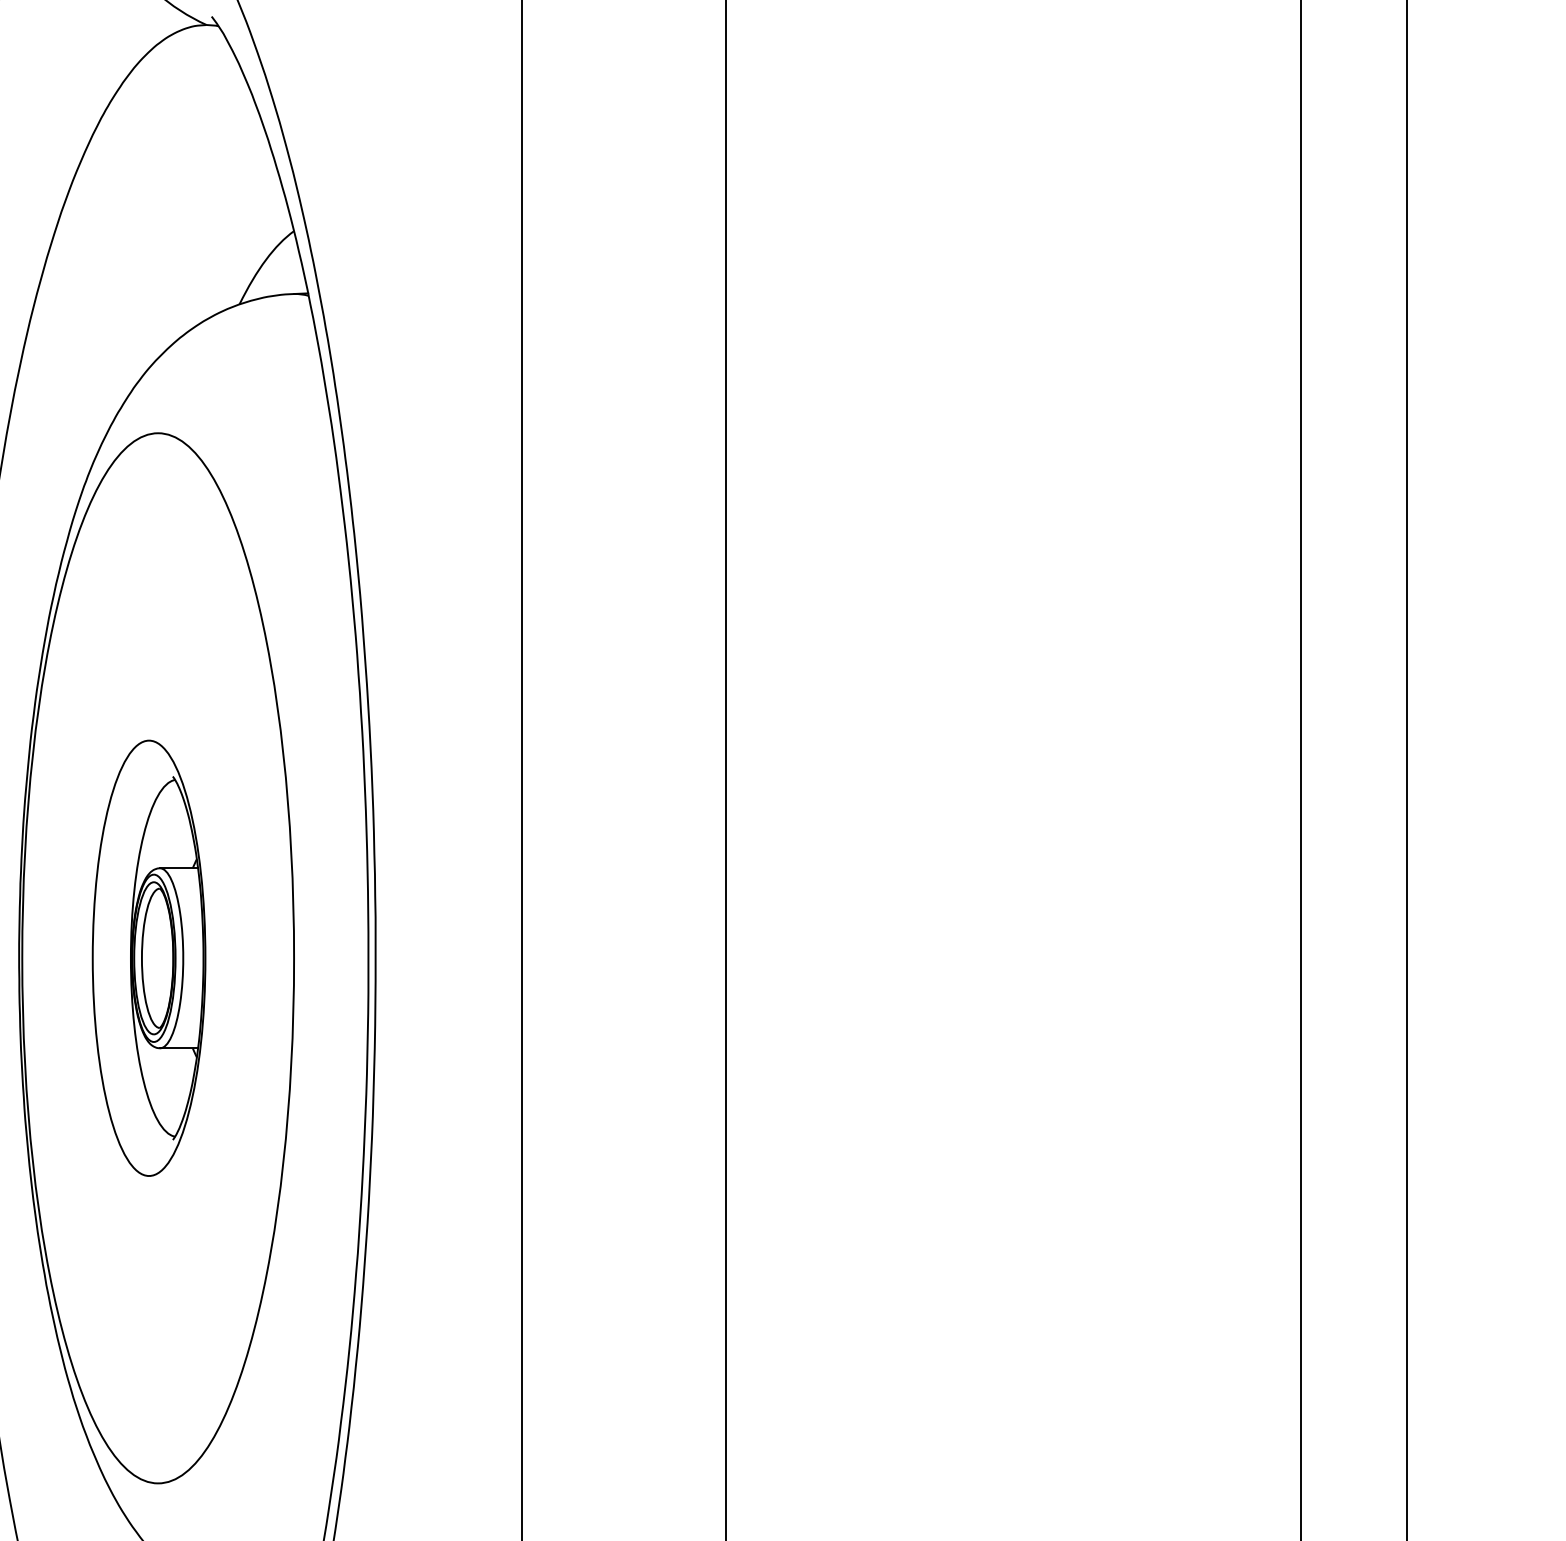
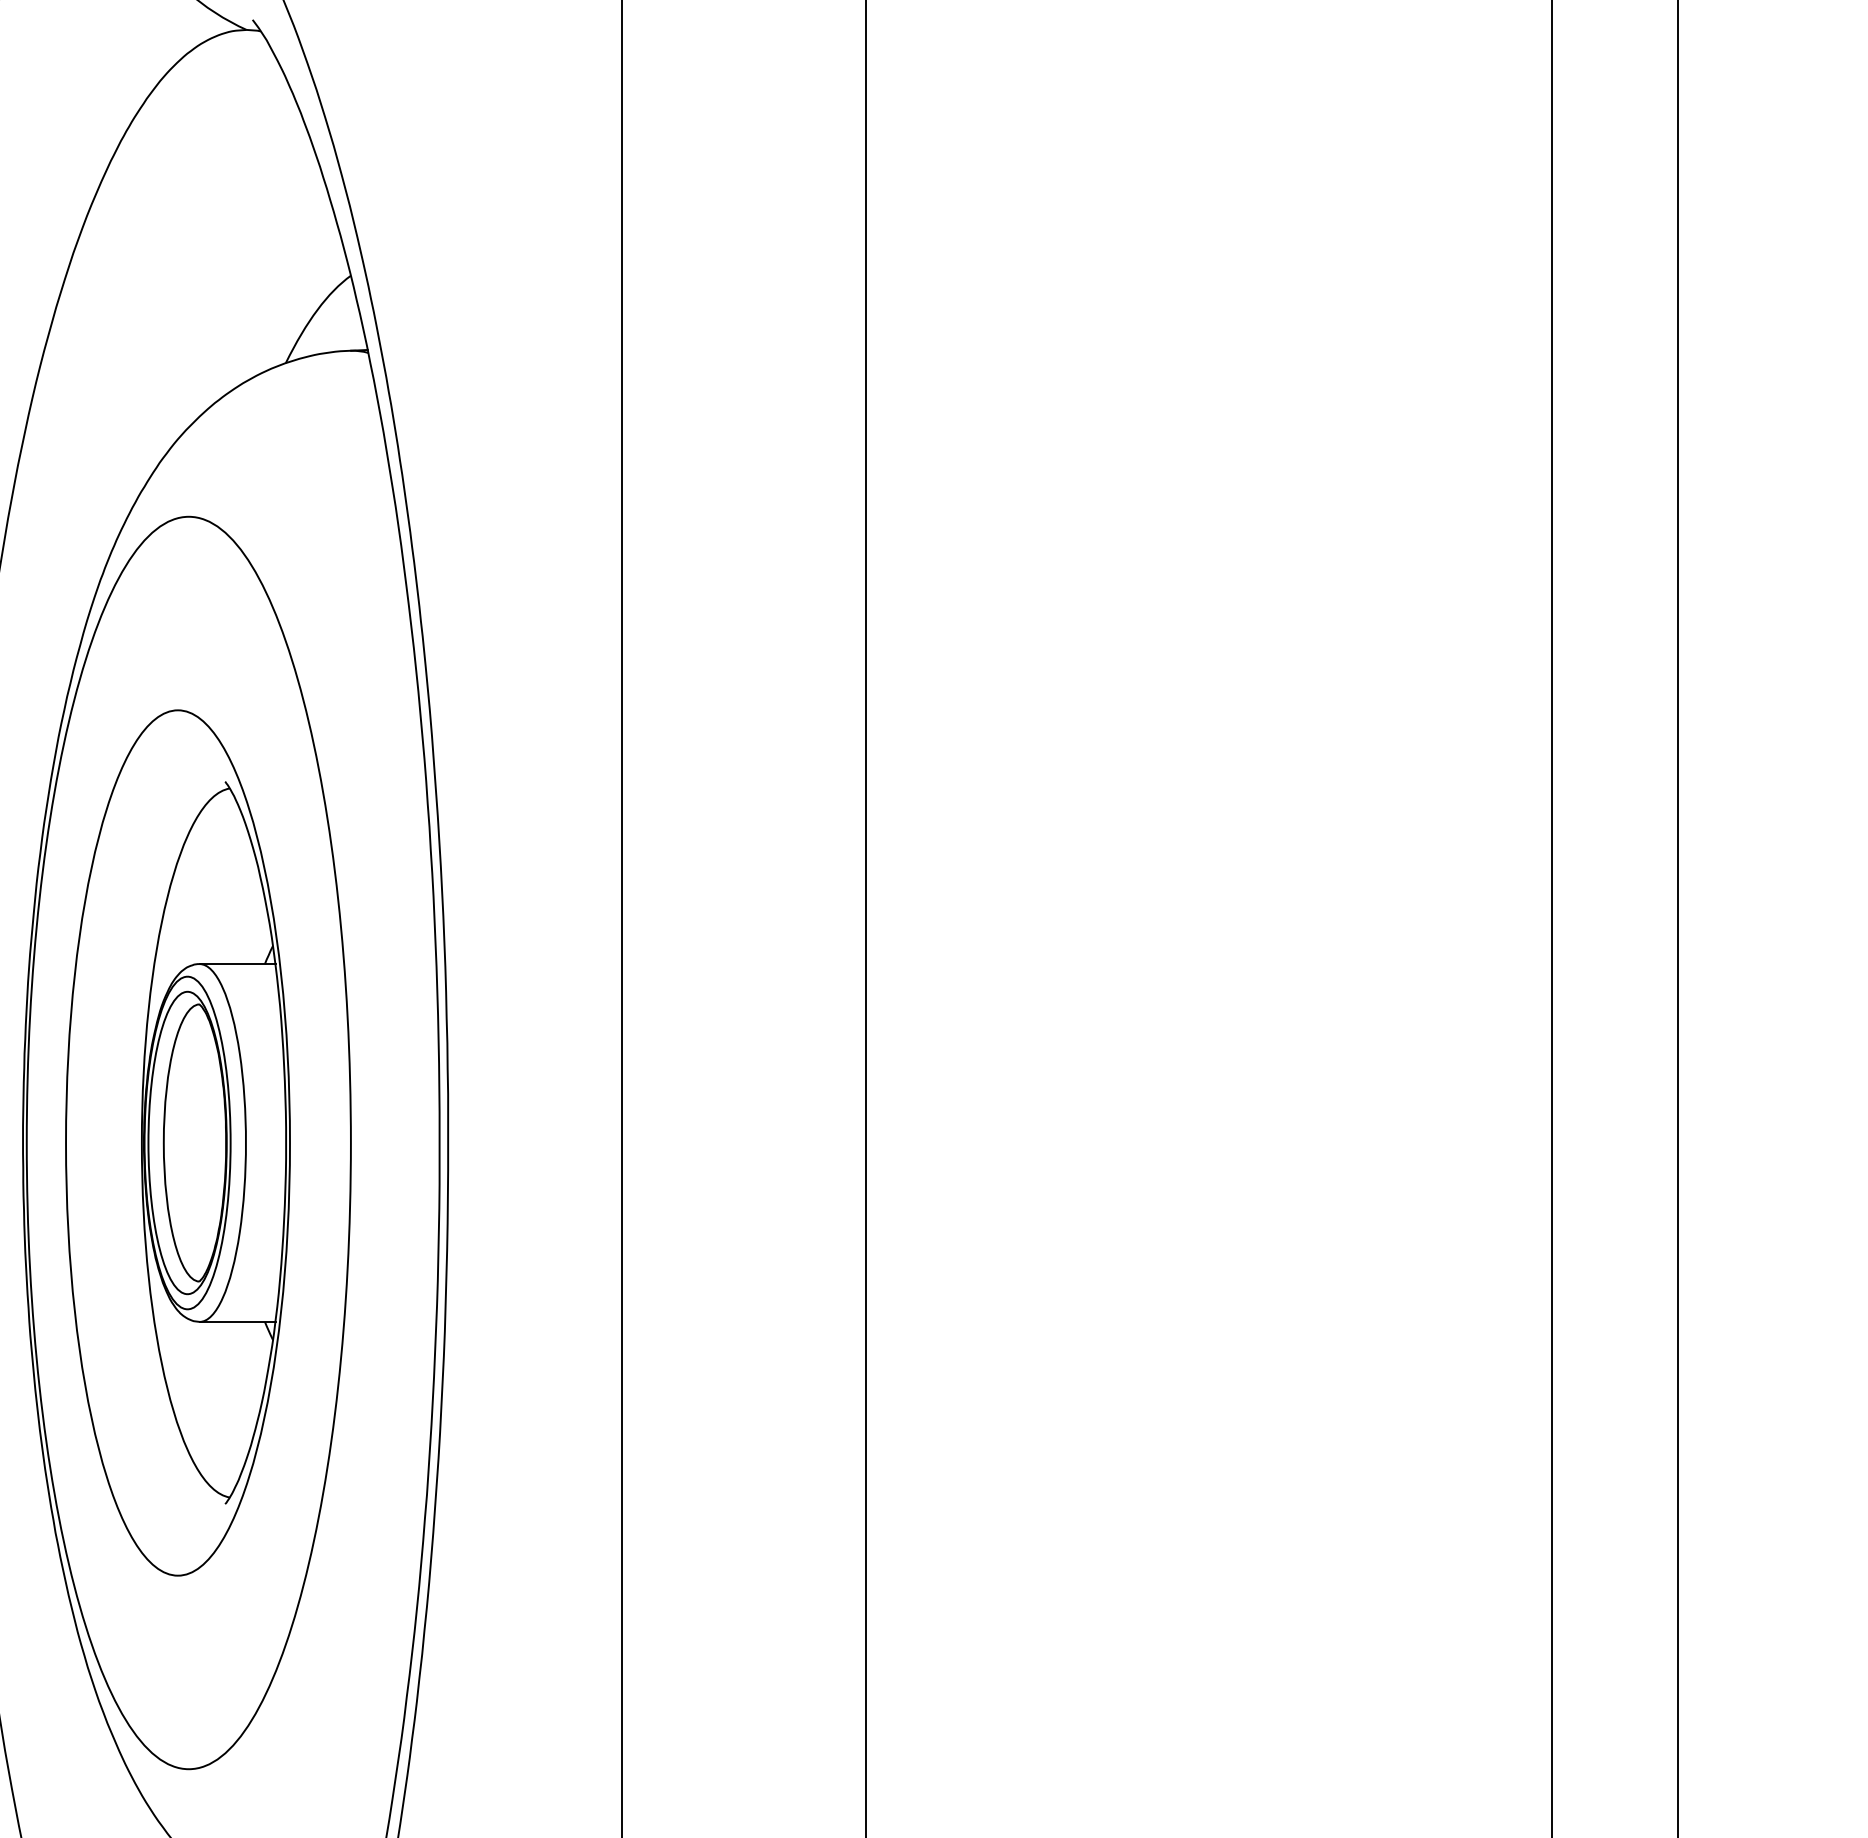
part: (148, 957) -> (177, 1142), size x1.67

